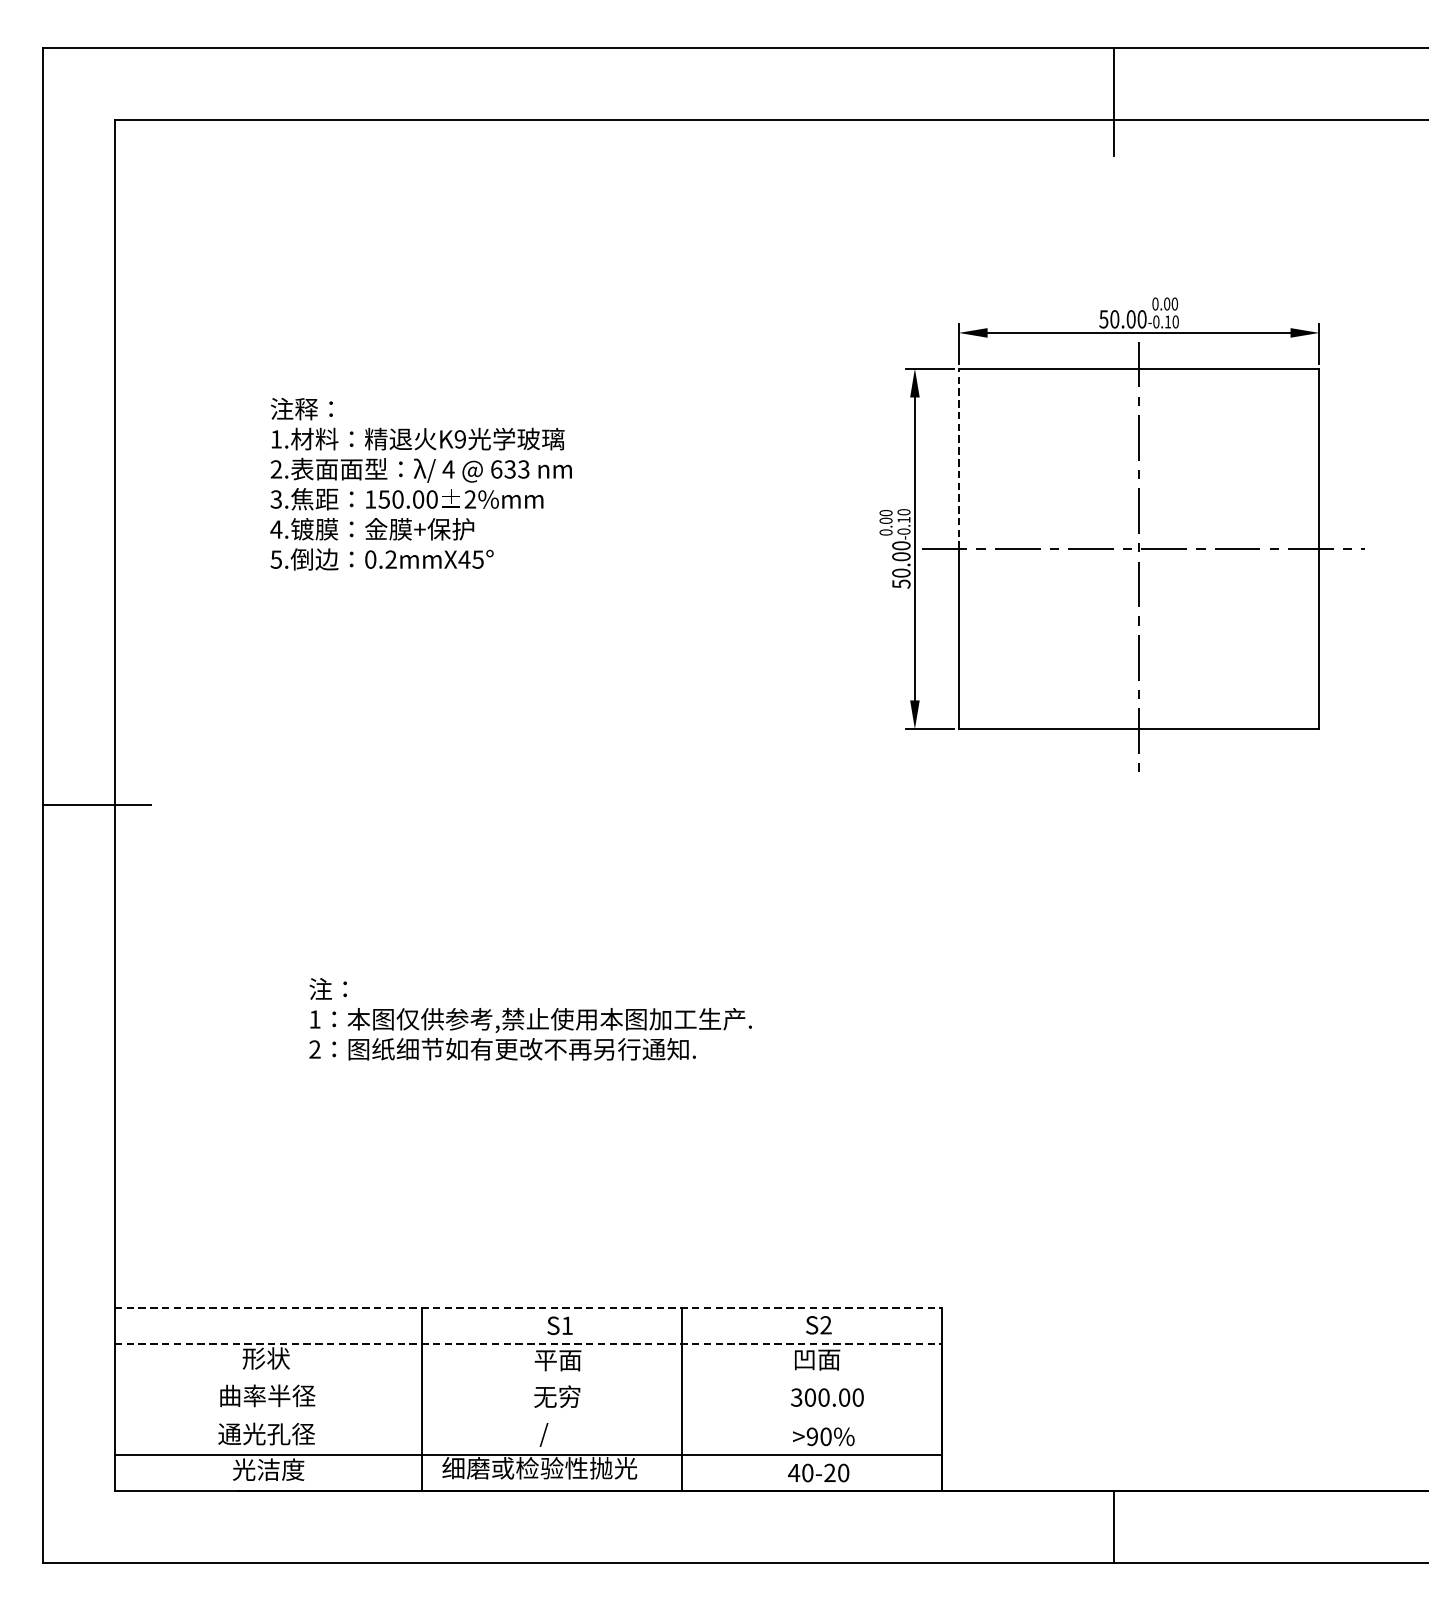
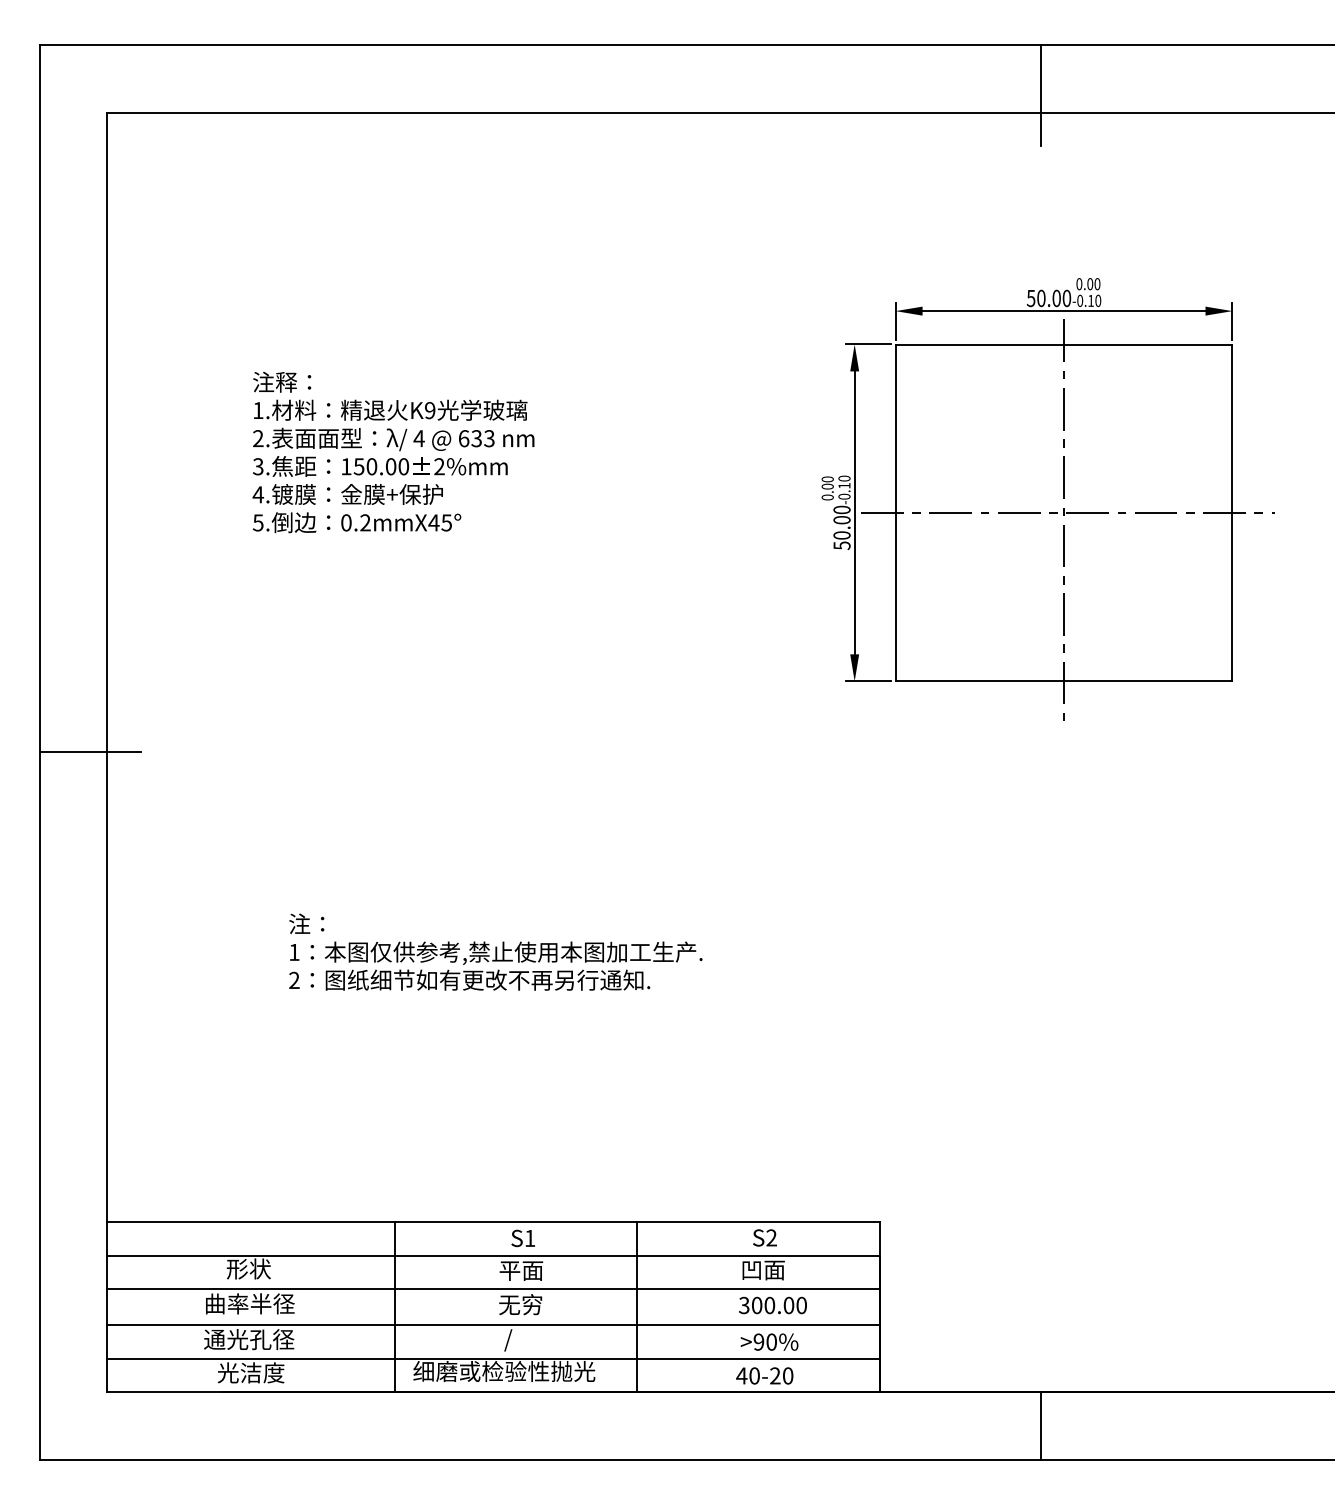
line: (958, 458) -> (895, 428), dashed -> solid
line: (529, 1307) -> (494, 1221), dashed -> solid
line: (529, 1344) -> (494, 1255), dashed -> solid
line: (528, 1379) -> (493, 1288), added
line: (528, 1419) -> (493, 1325), added

